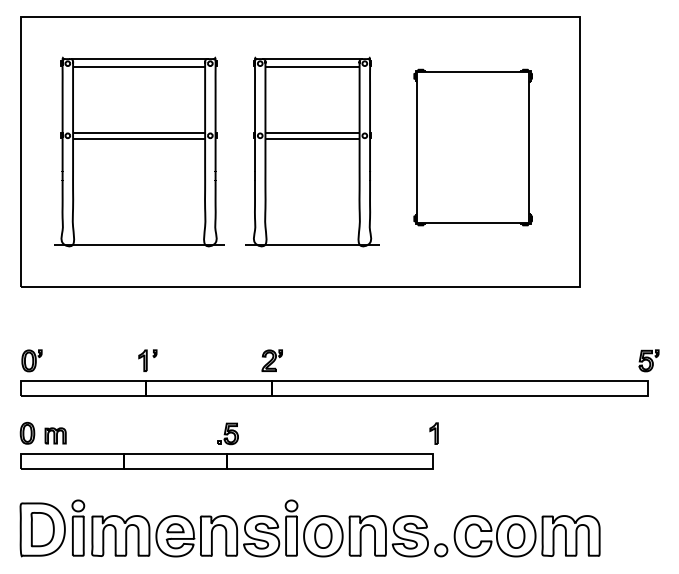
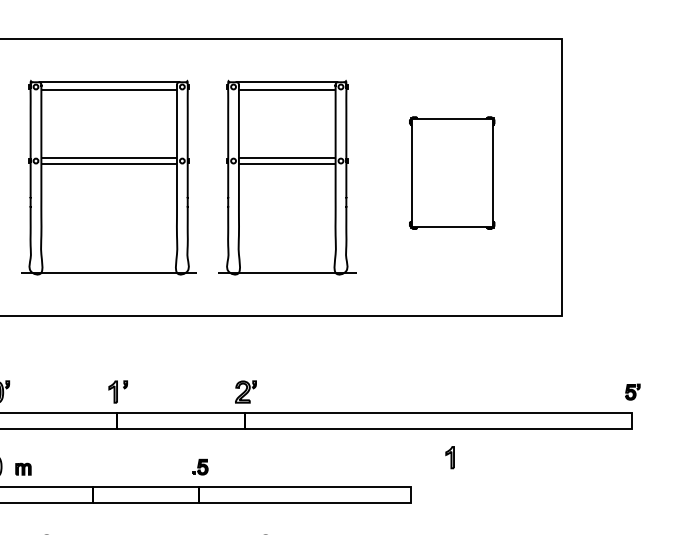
part: (472, 147) -> (451, 173), size x0.7
part: (648, 360) -> (632, 391), size x0.7
part: (227, 433) -> (199, 466), size x0.7
part: (433, 433) -> (449, 457), moved
part: (55, 435) -> (23, 468), size x0.7

